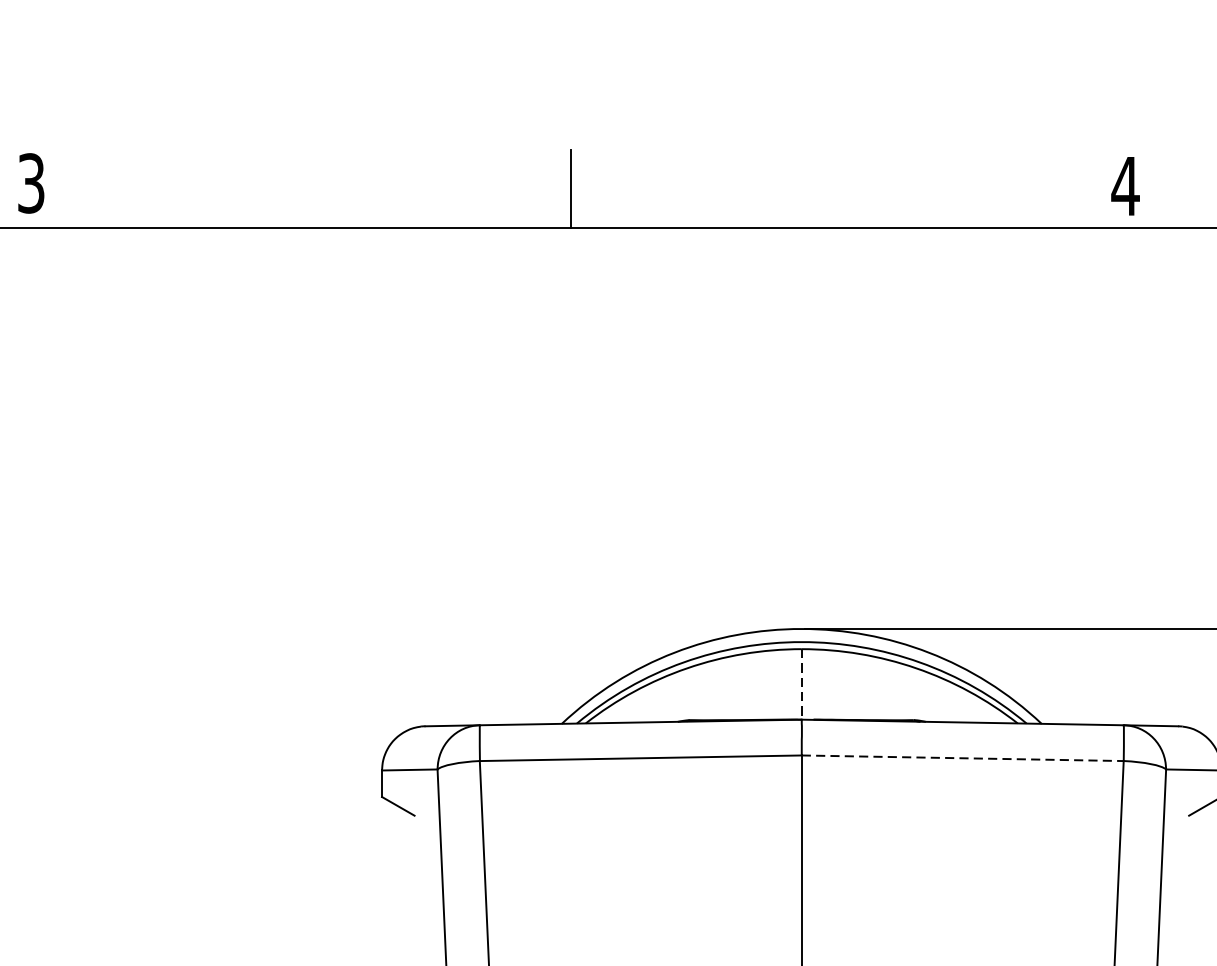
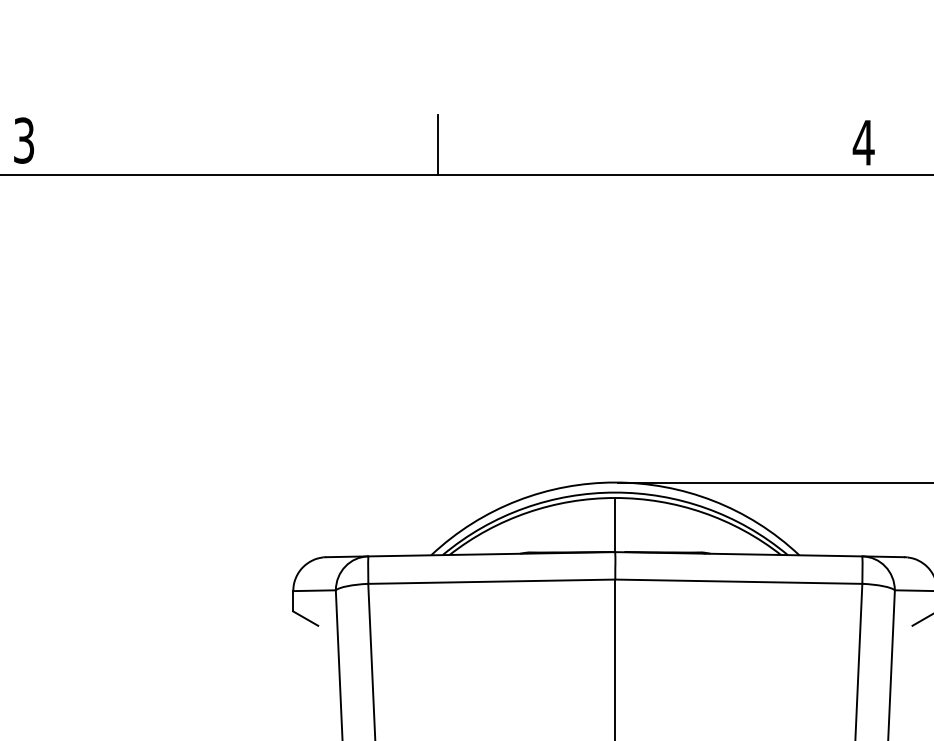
line: (802, 684) -> (615, 525), dashed -> solid
line: (962, 757) -> (738, 581), dashed -> solid

